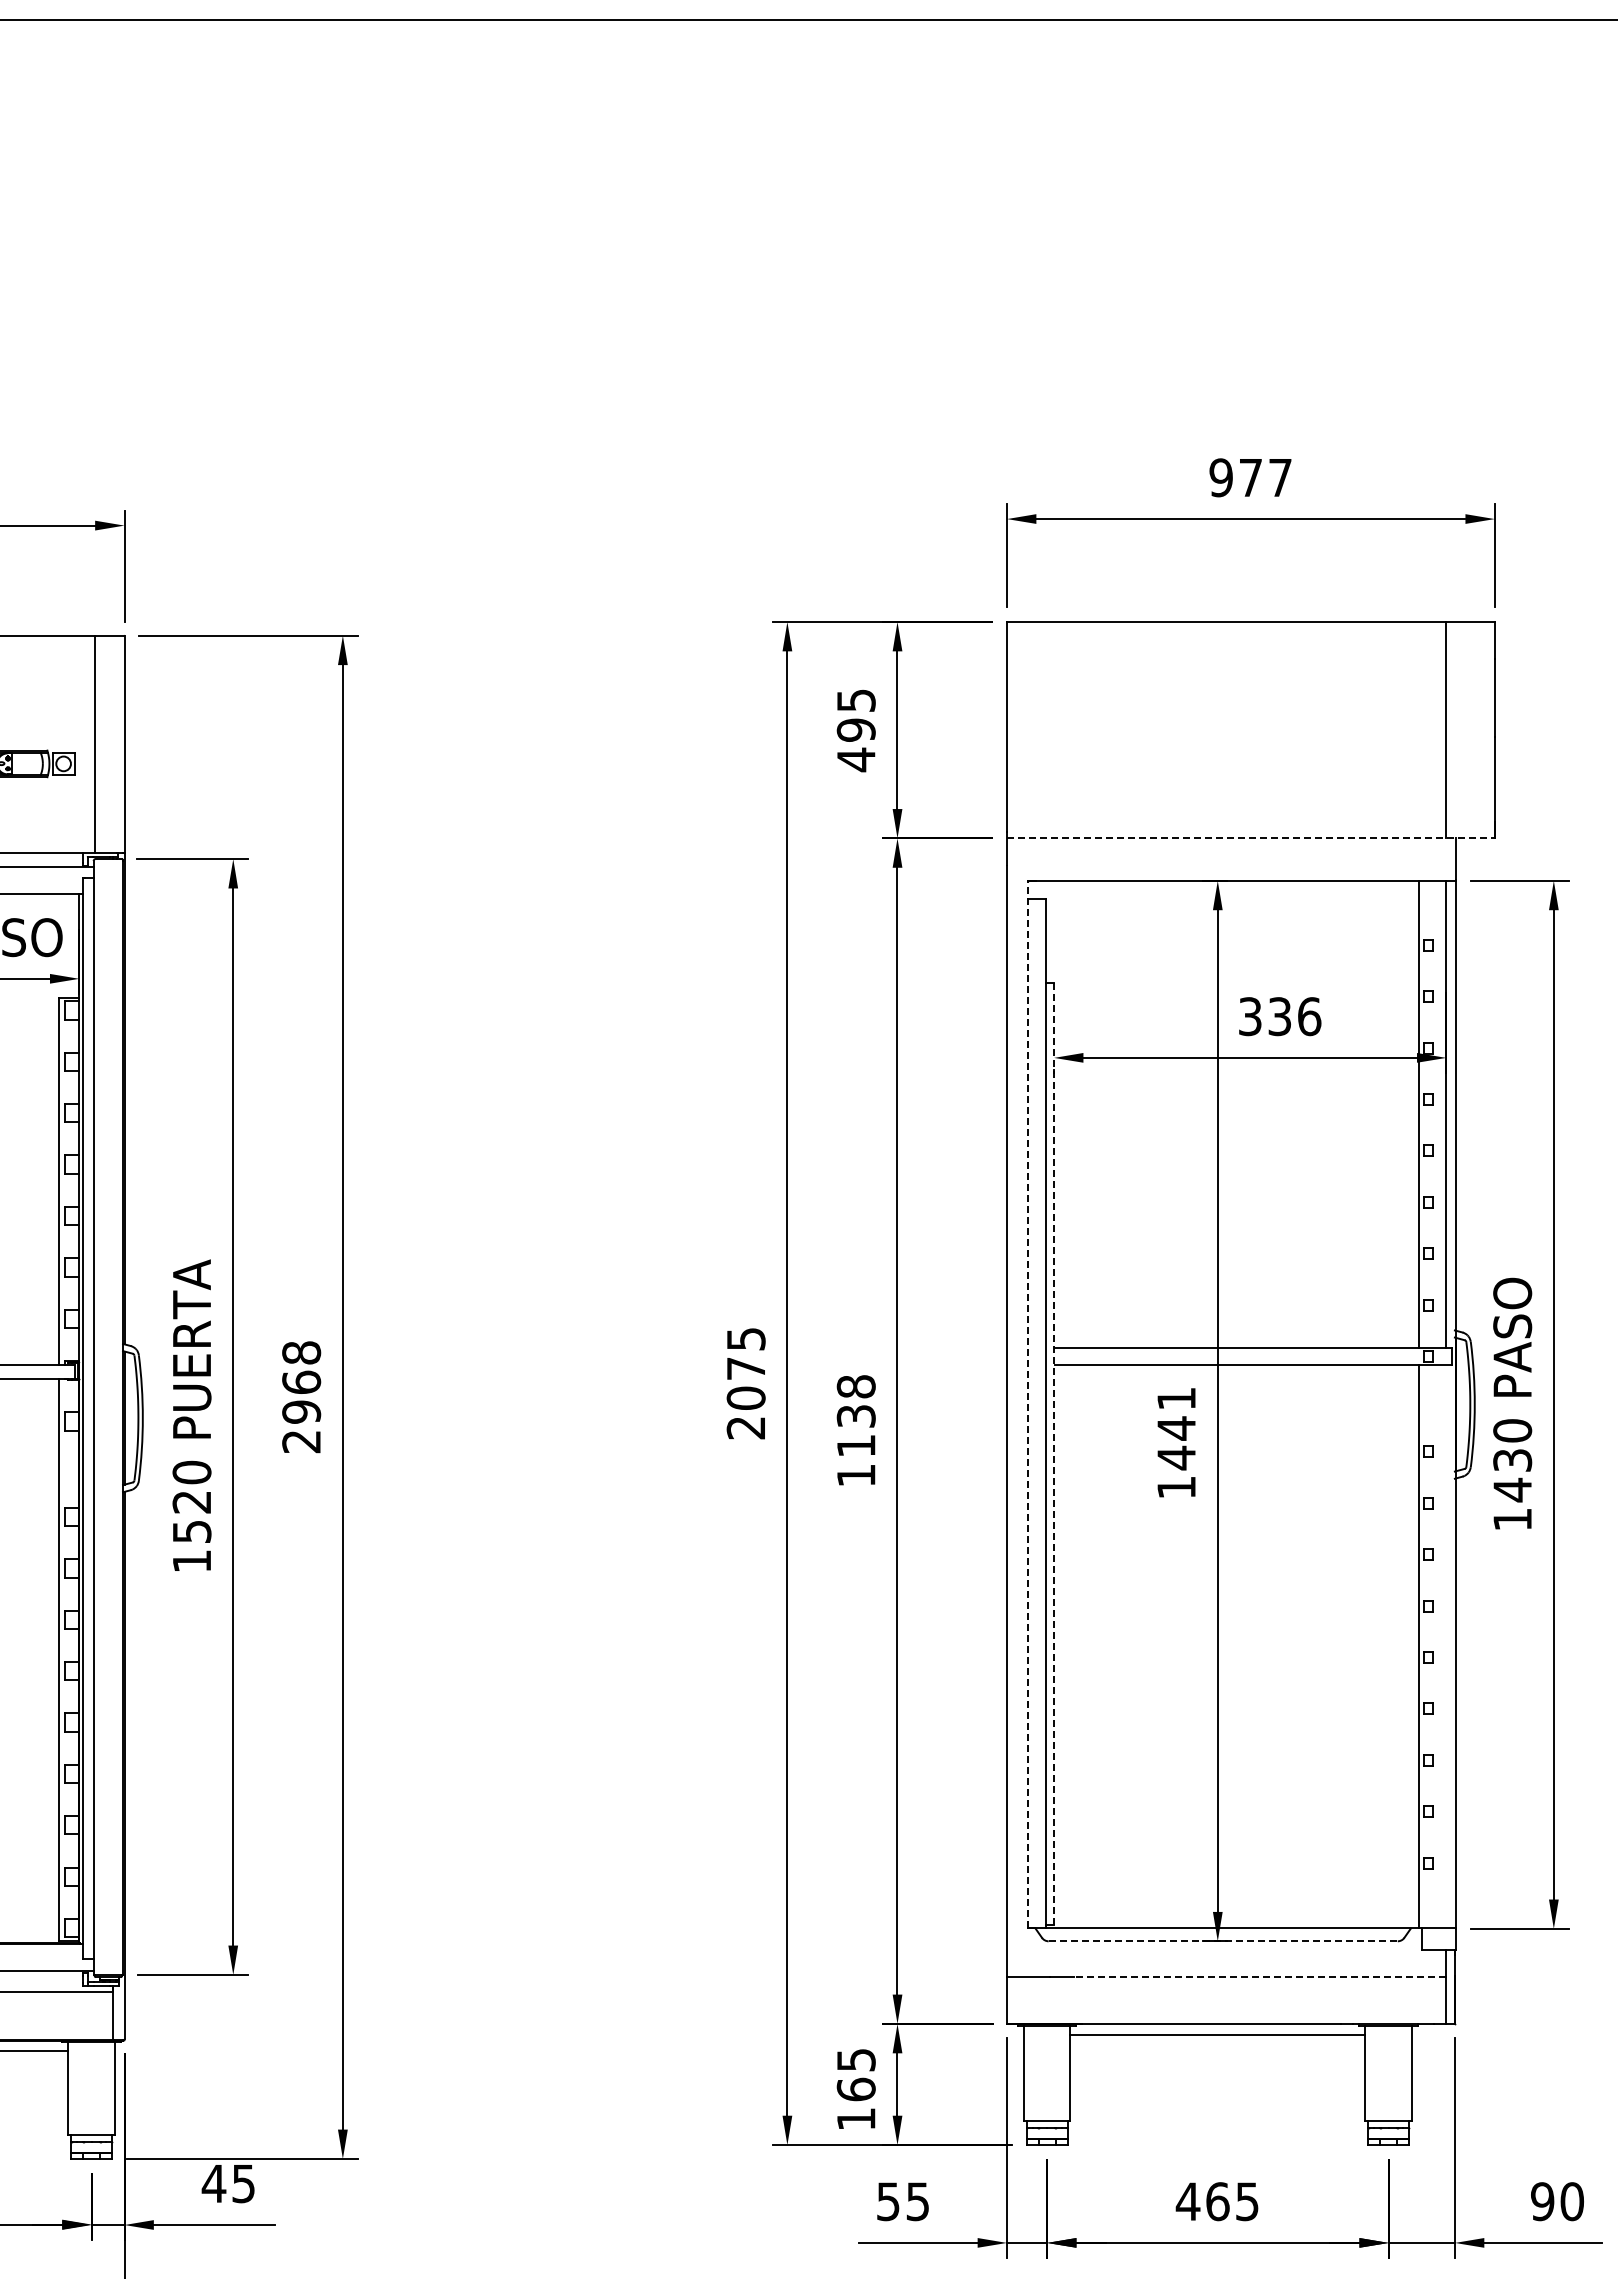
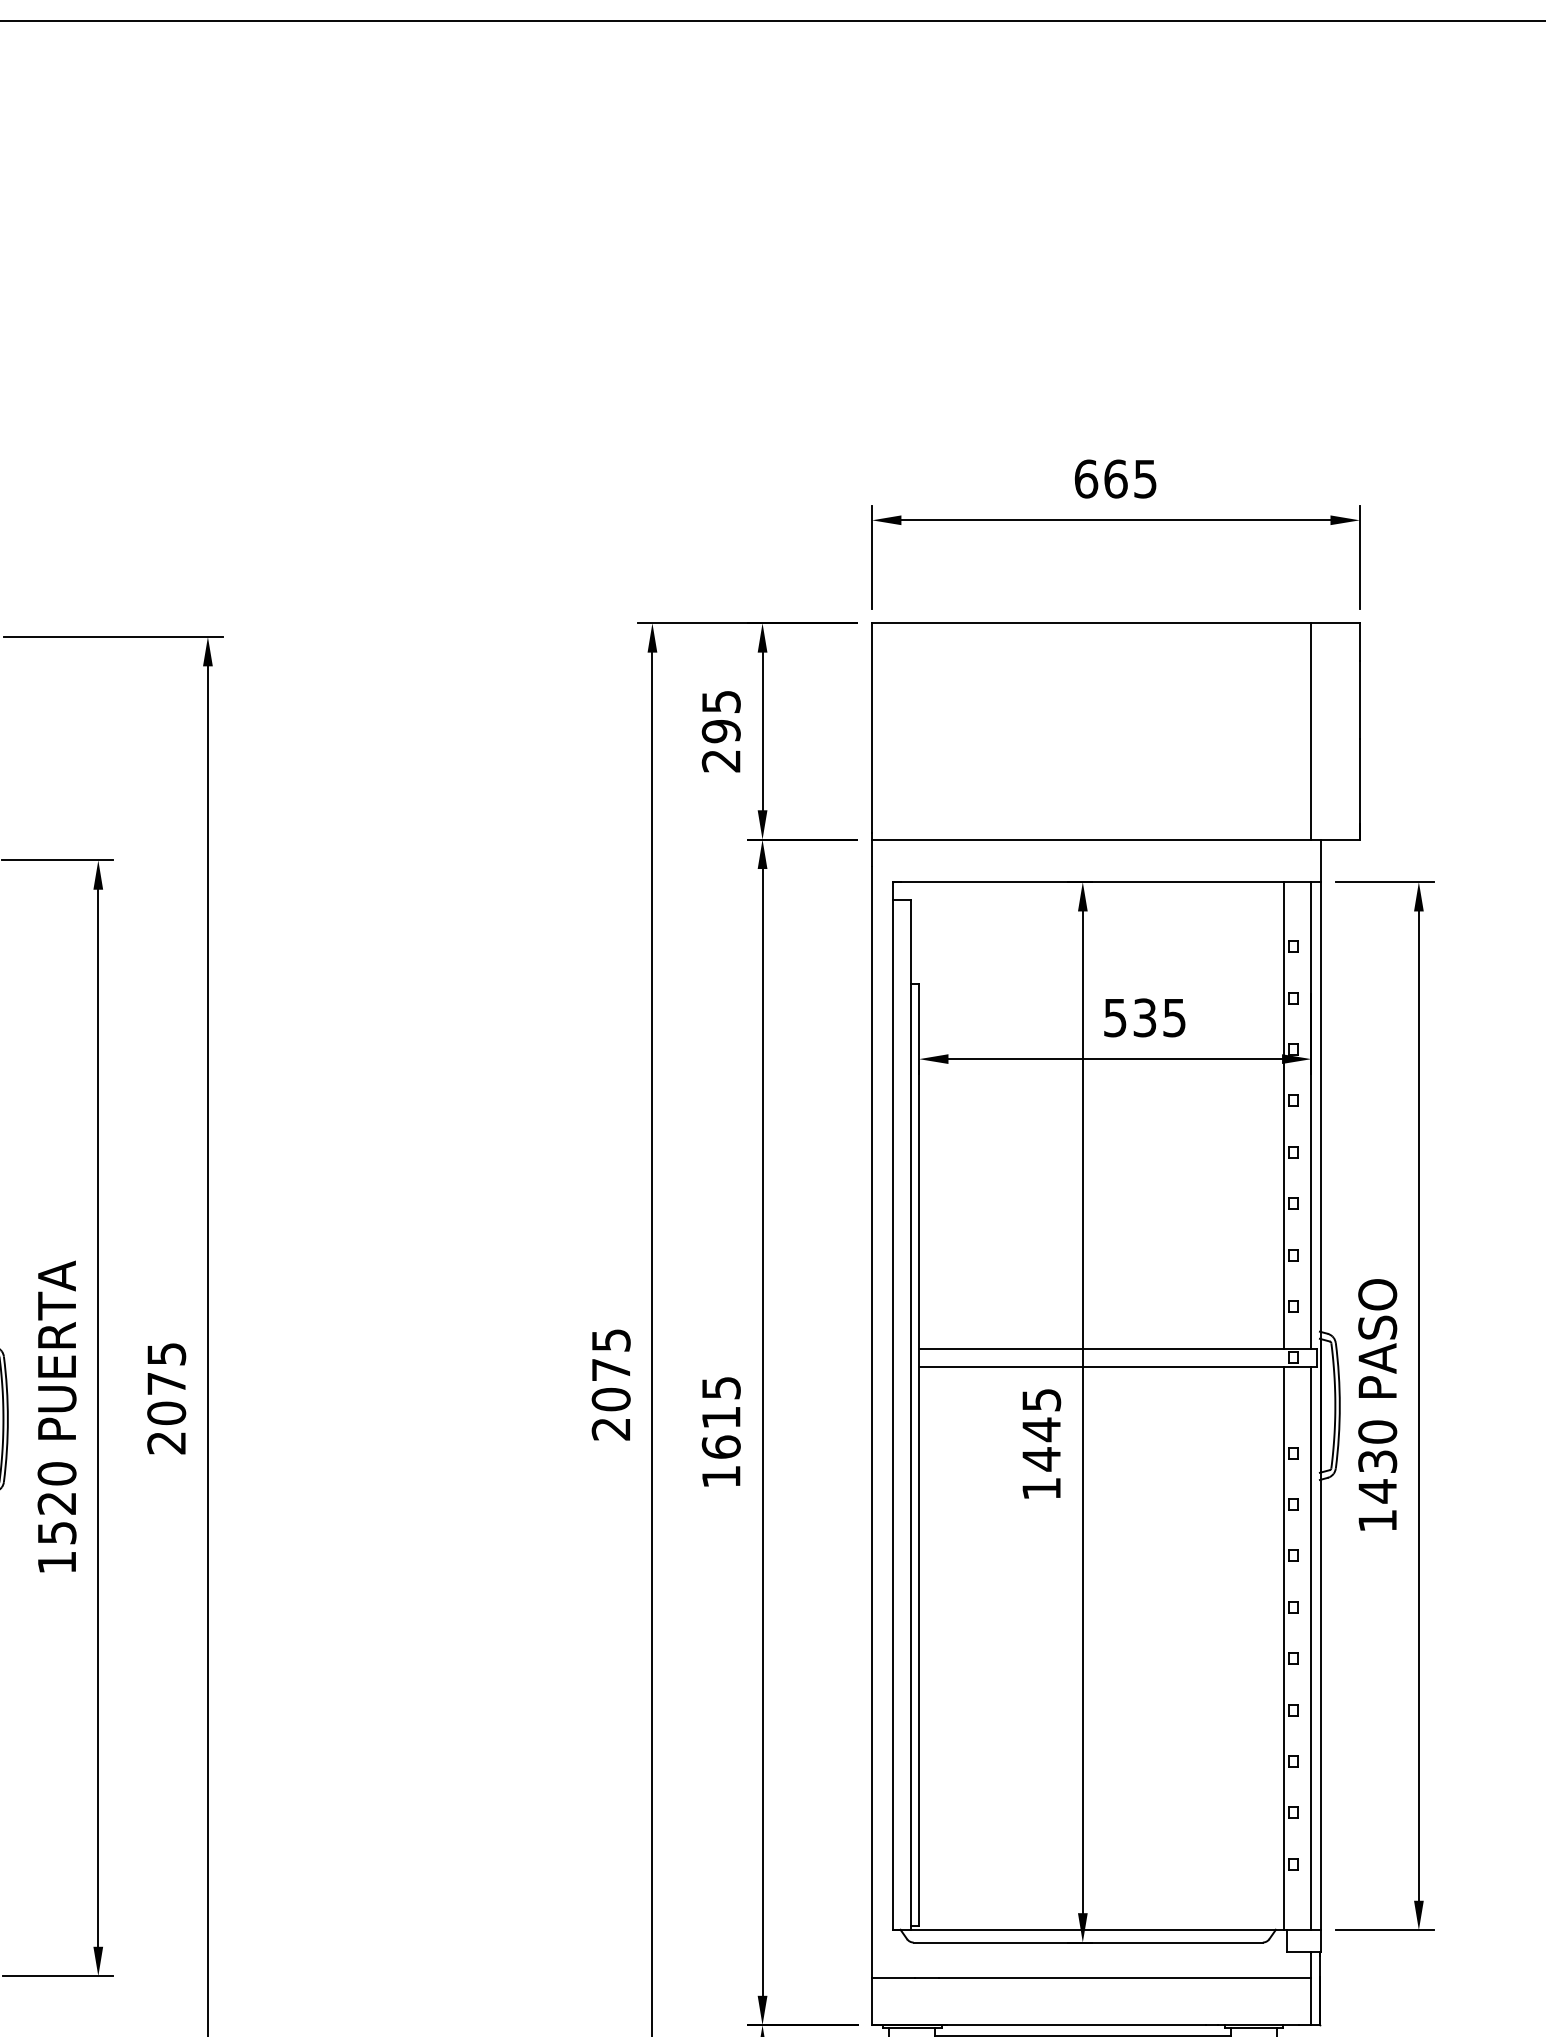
text: (1250, 477) -> (1115, 478), 977 -> 665
text: (855, 759) -> (720, 760), 495 -> 295
line: (1250, 838) -> (1115, 839), dashed -> solid
text: (1280, 1016) -> (1145, 1017), 336 -> 535
text: (301, 1382) -> (166, 1383), 2968 -> 2075
text: (1176, 1398) -> (1041, 1399), 1441 -> 1445
line: (1027, 1404) -> (892, 1405), dashed -> solid
text: (855, 1416) -> (720, 1417), 1138 -> 1615
line: (1054, 1454) -> (919, 1455), dashed -> solid
line: (1446, 1646) -> (1311, 1647), added
line: (1223, 1941) -> (1088, 1942), dashed -> solid
line: (1259, 1976) -> (1124, 1977), dashed -> solid

